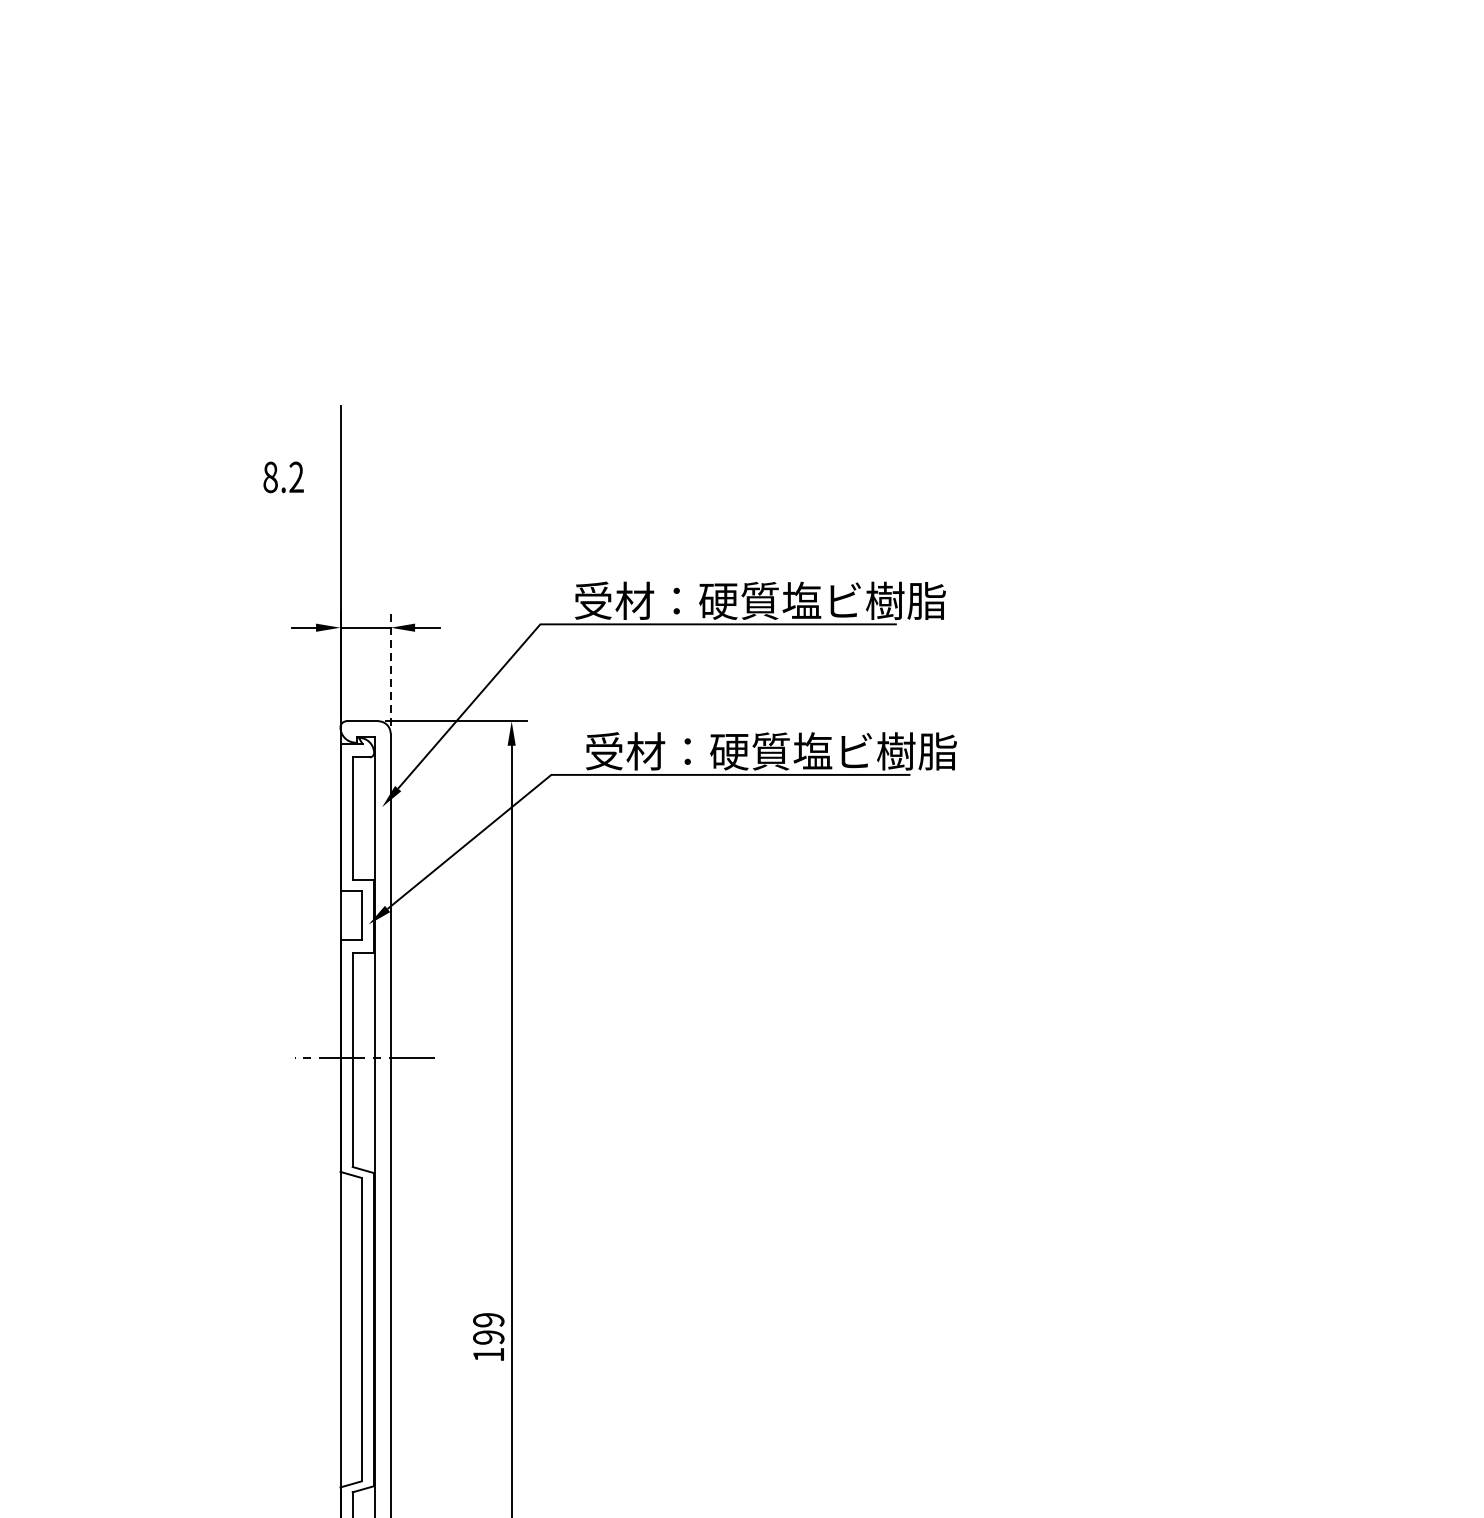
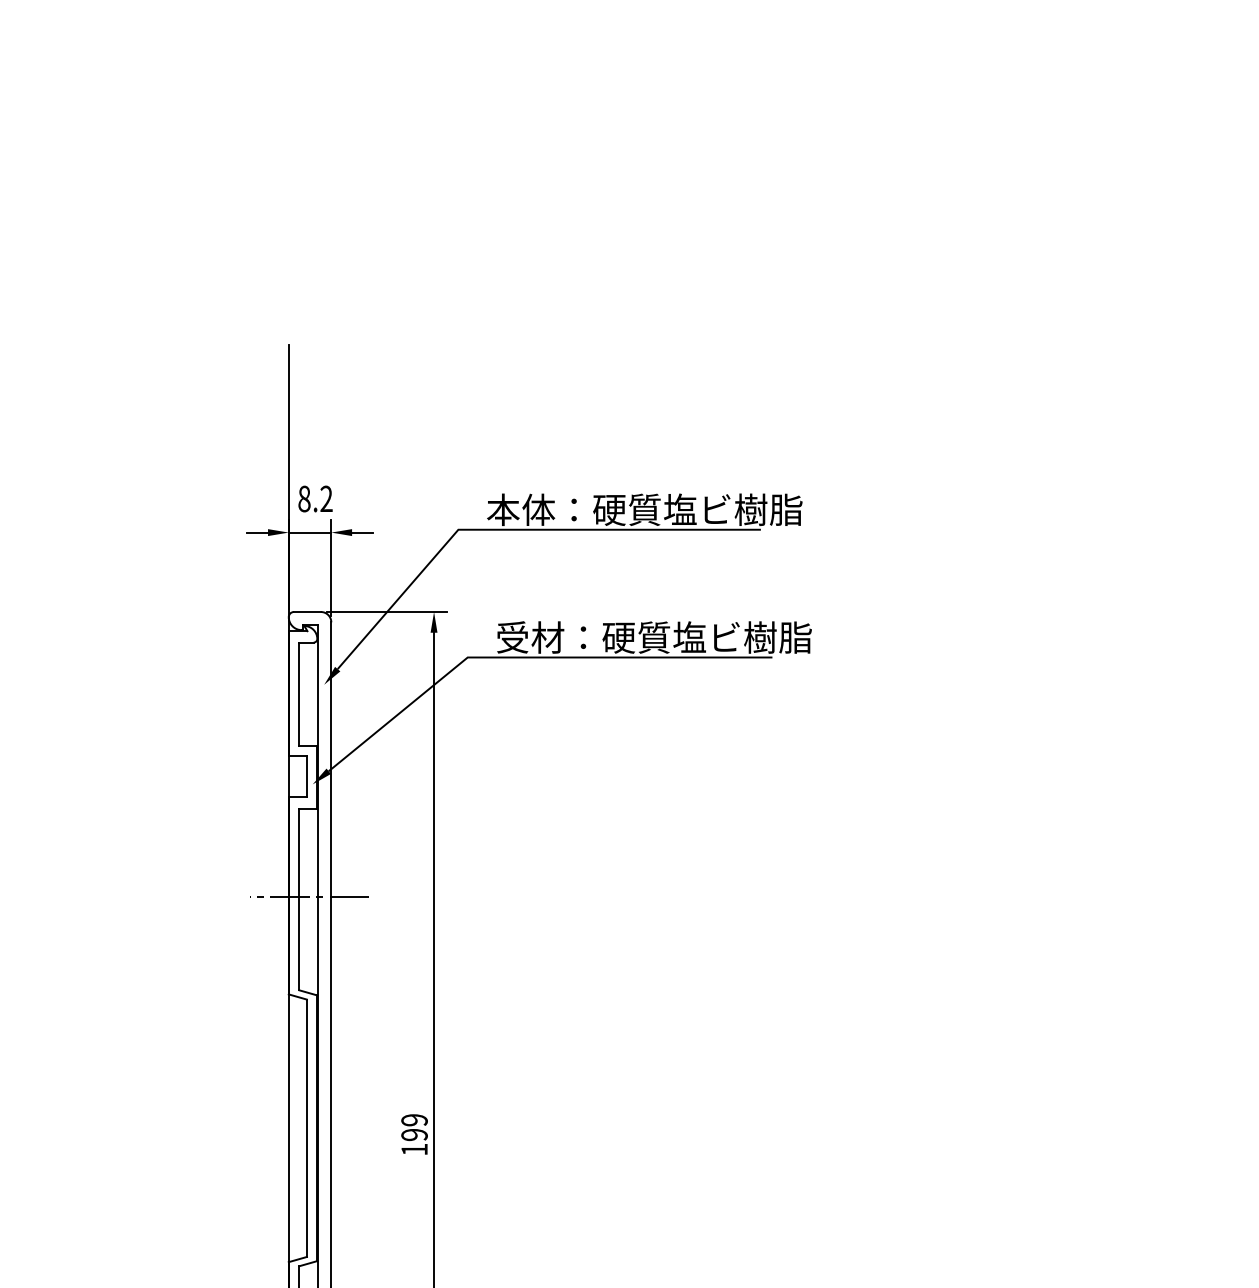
text: (283, 476) -> (315, 498), moved
text: (614, 600) -> (521, 509), 受材：硬質塩ビ樹脂 -> 本体：硬質塩ビ樹脂
line: (390, 668) -> (331, 567), dashed -> solid

